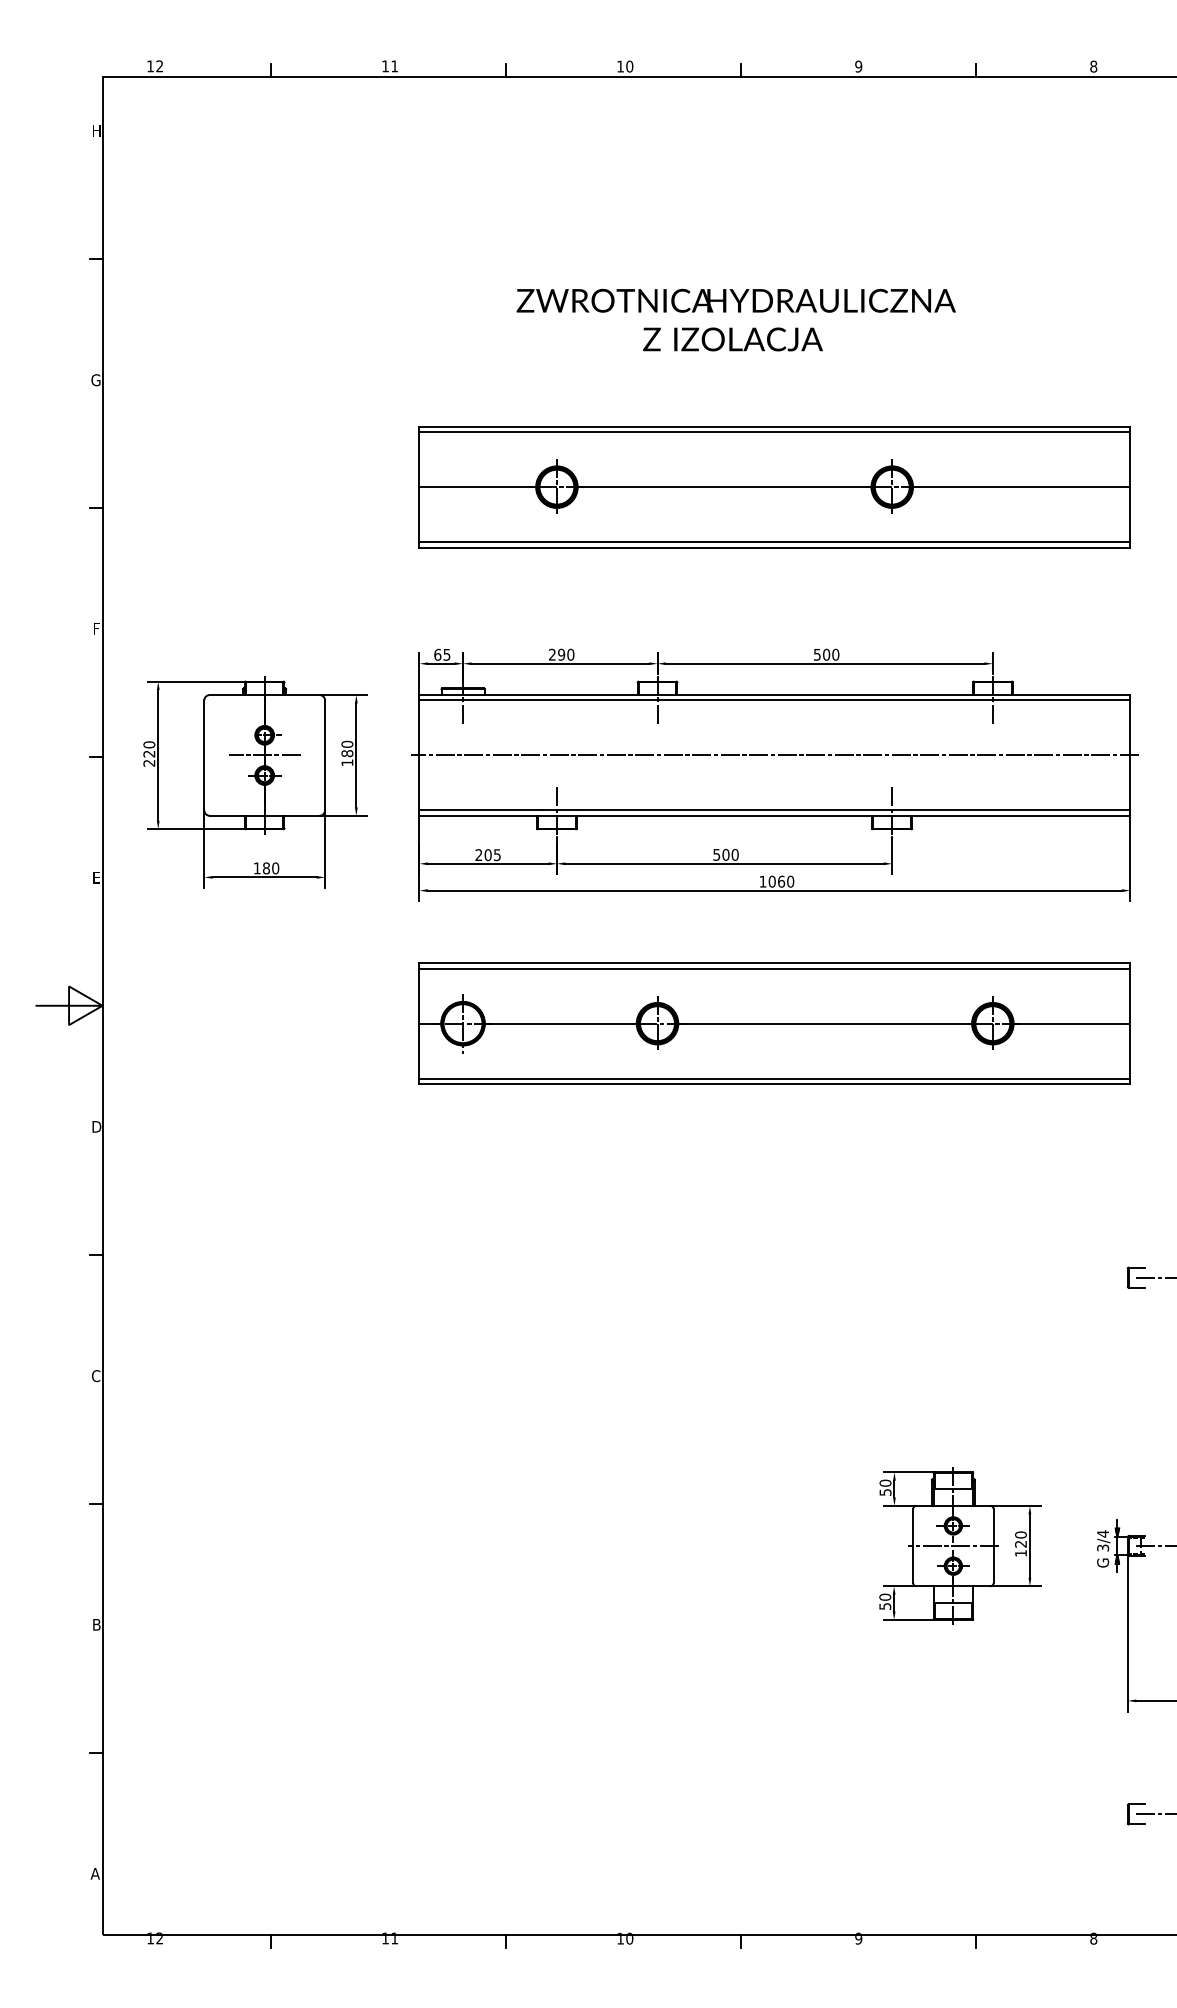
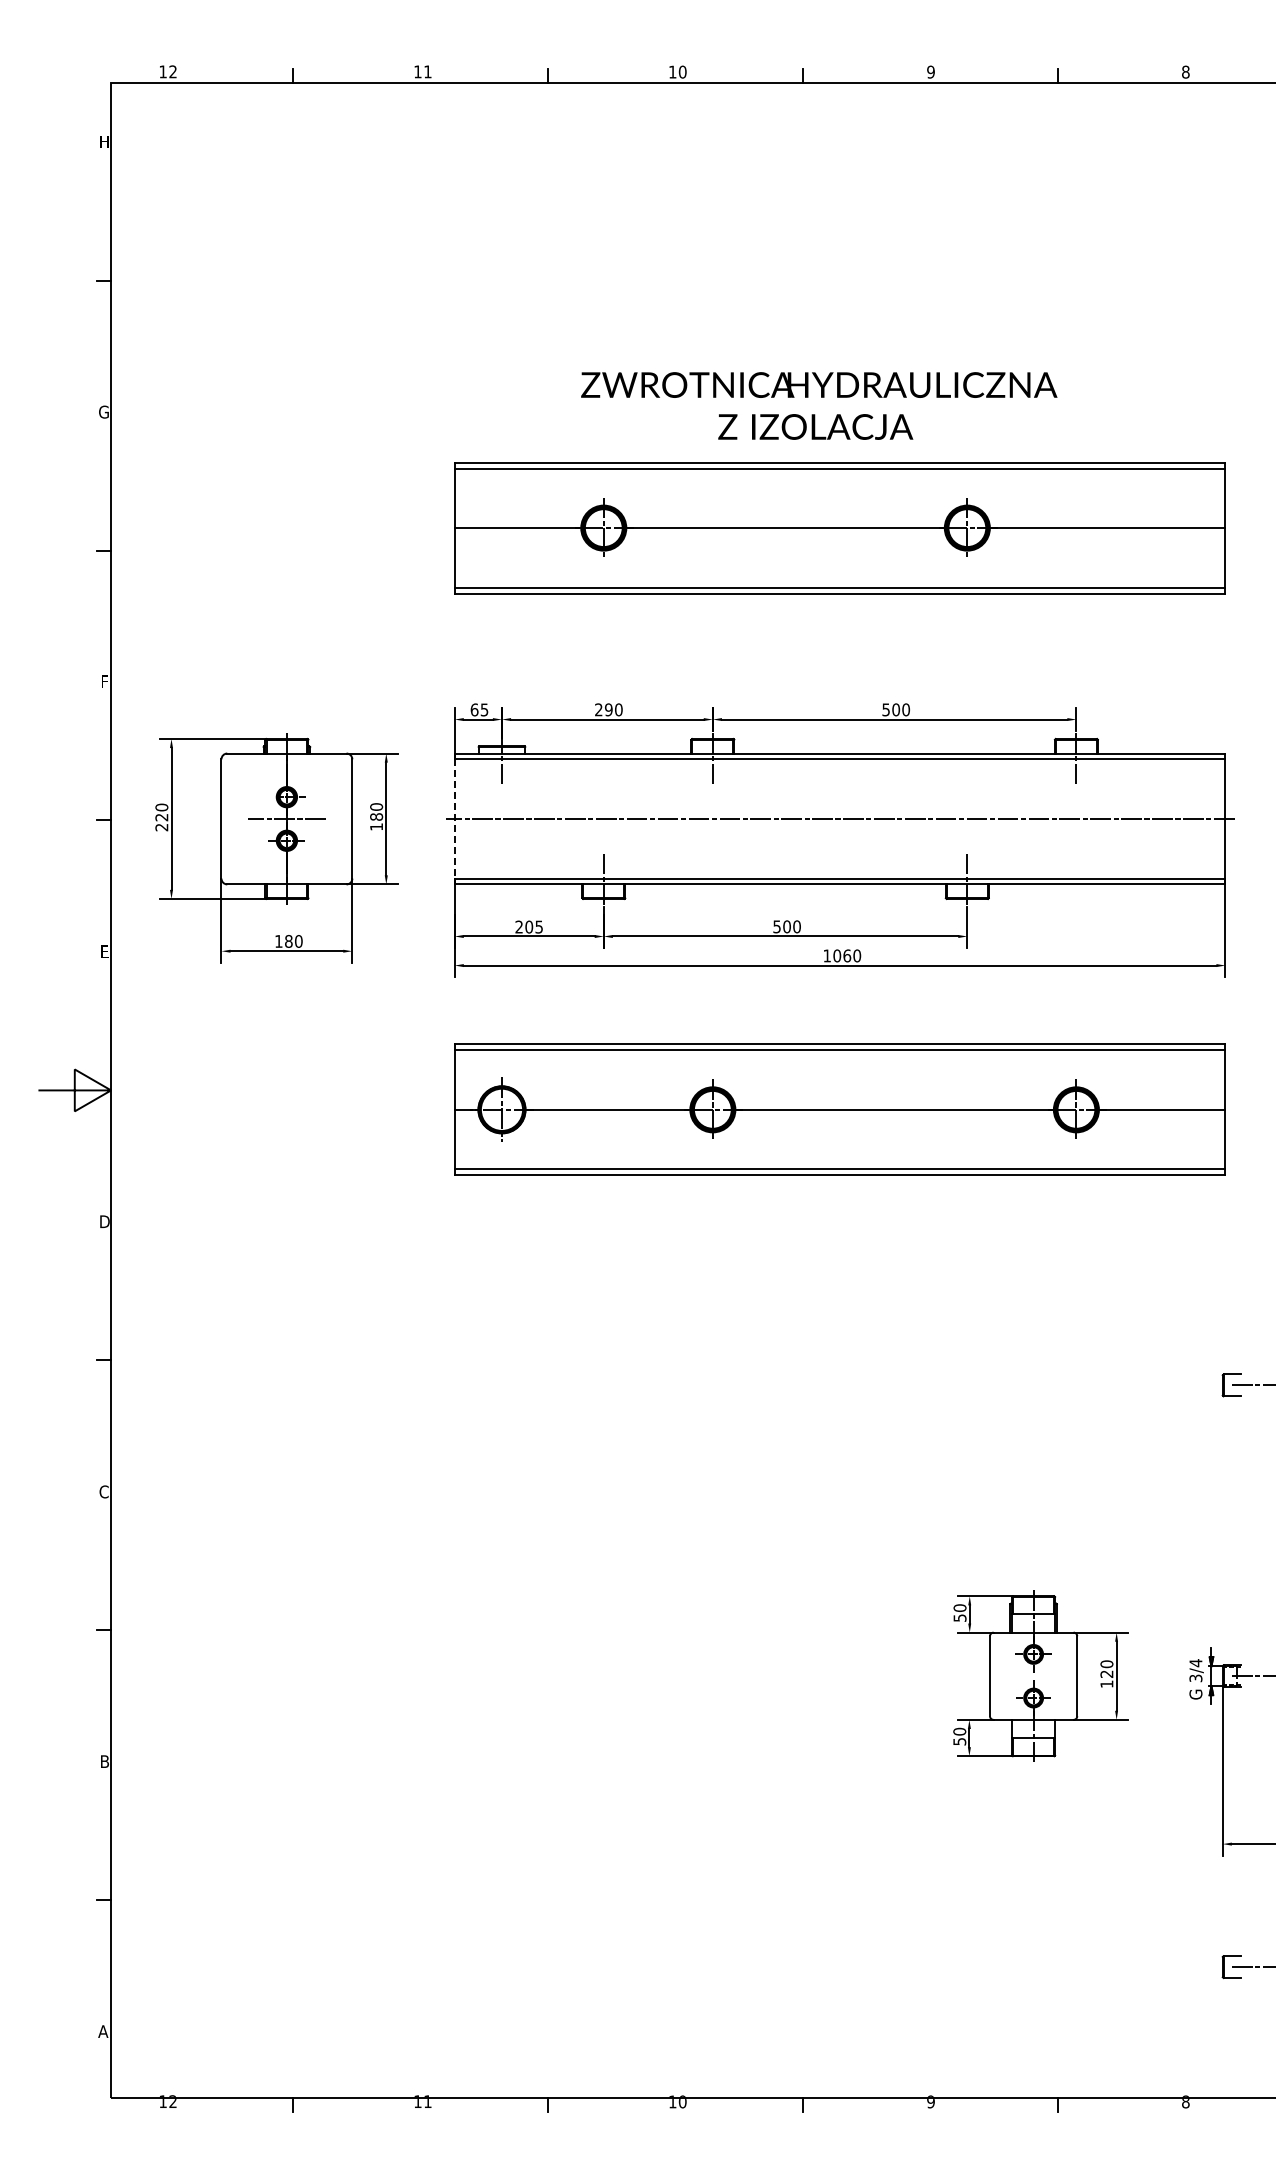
text: (736, 319) -> (819, 405), moved
line: (419, 754) -> (454, 818), solid -> dashed
line: (953, 1546) -> (1033, 1676), removed

